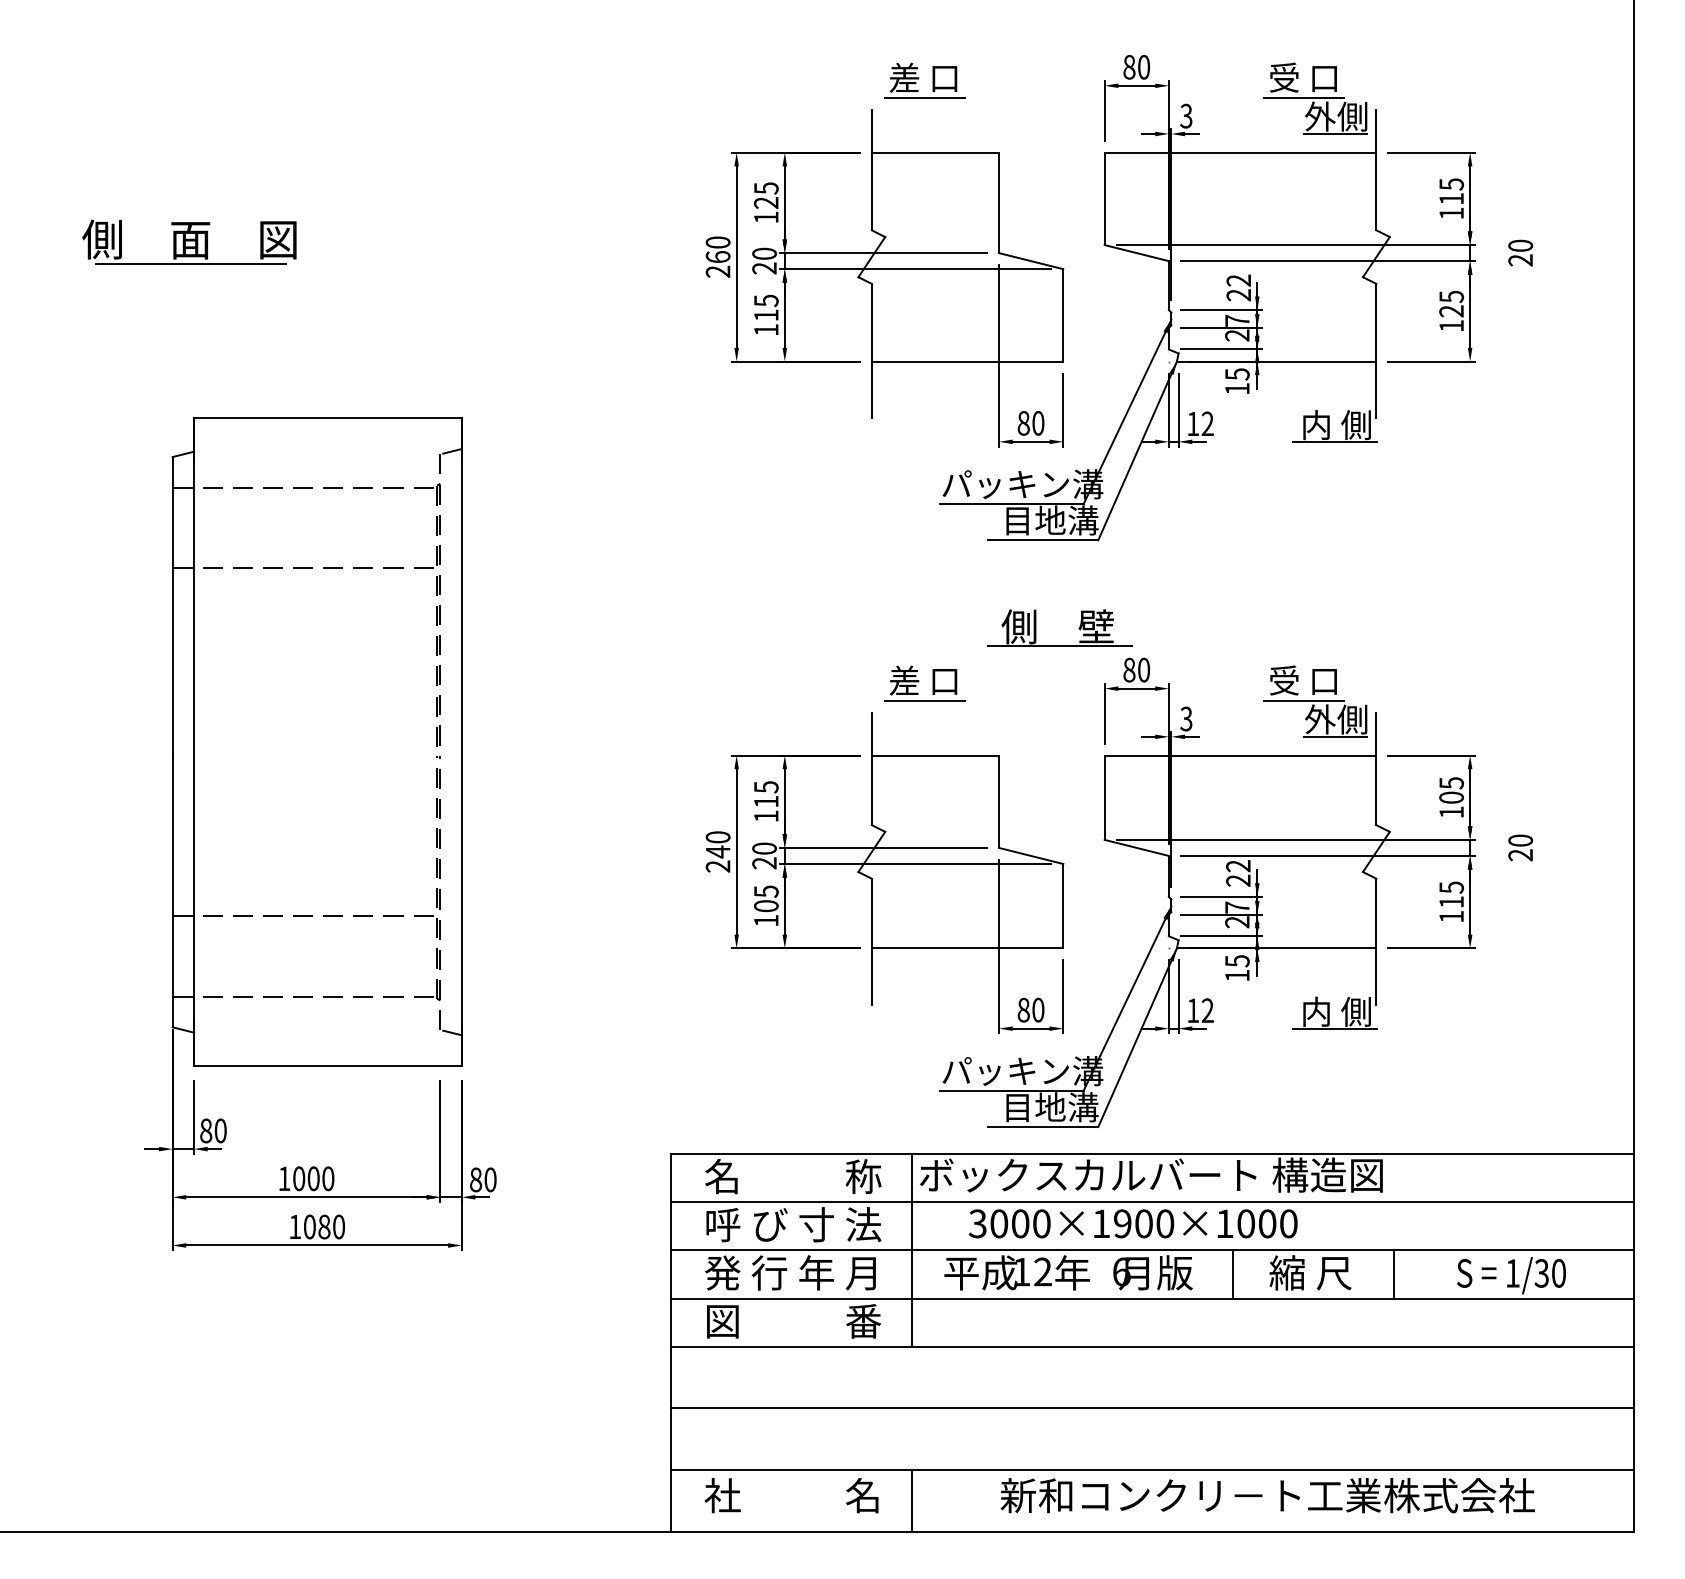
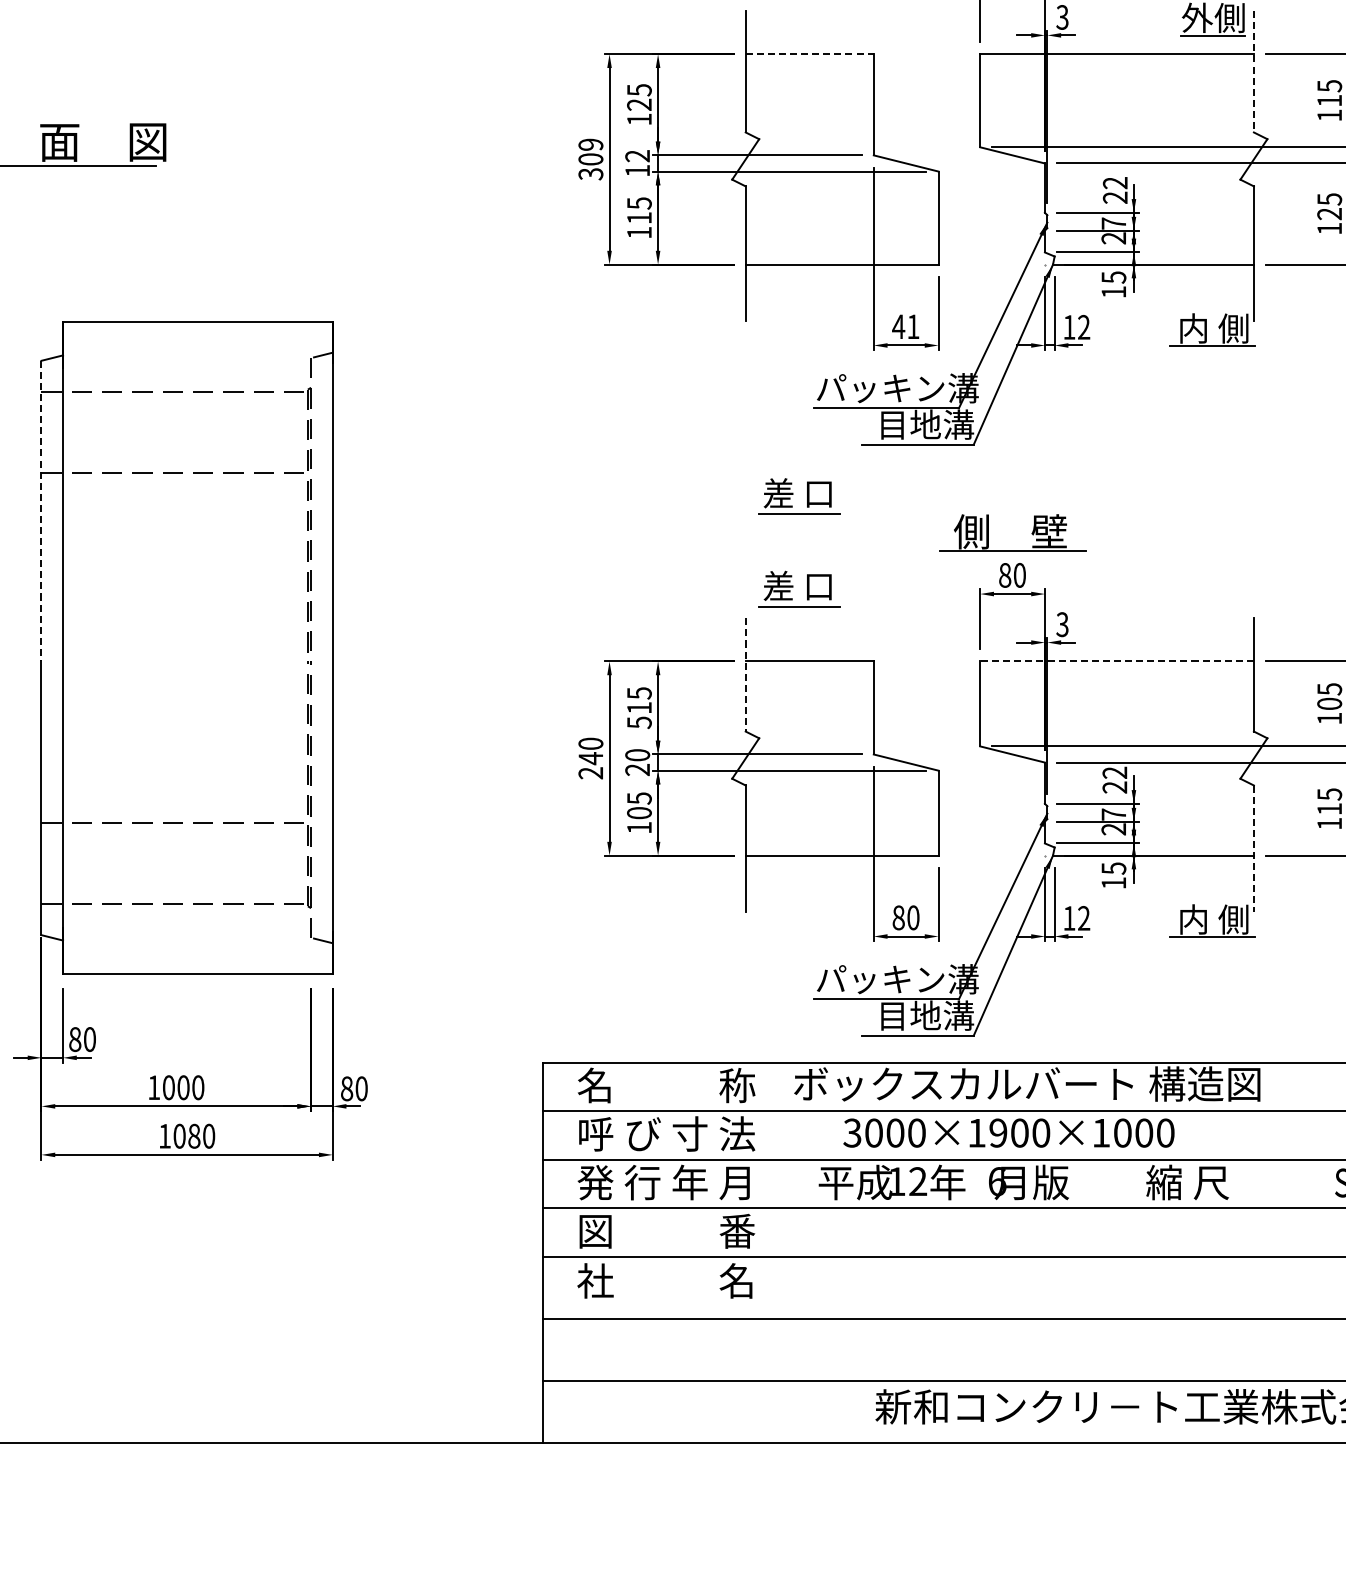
line: (935, 152) -> (809, 54), solid -> dashed
line: (1376, 170) -> (1254, 72), solid -> dashed
text: (717, 256) -> (590, 158), 260 -> 309
text: (764, 260) -> (637, 162), 20 -> 12
text: (1030, 423) -> (905, 327), 80 -> 41
part: (924, 591) -> (798, 496), added
line: (172, 606) -> (41, 511), solid -> dashed
part: (1059, 645) -> (1012, 550), moved
part: (1315, 701) -> (1192, 607), removed
line: (1240, 755) -> (1117, 661), solid -> dashed
line: (871, 769) -> (745, 675), solid -> dashed
text: (766, 816) -> (639, 722), 115 -> 515
line: (1376, 941) -> (1254, 848), solid -> dashed
line: (911, 1250) -> (785, 1159), removed
line: (1232, 1274) -> (1108, 1184), removed
line: (1393, 1274) -> (1271, 1184), removed
text: (791, 1495) -> (664, 1280), moved
line: (911, 1500) -> (785, 1411), removed

